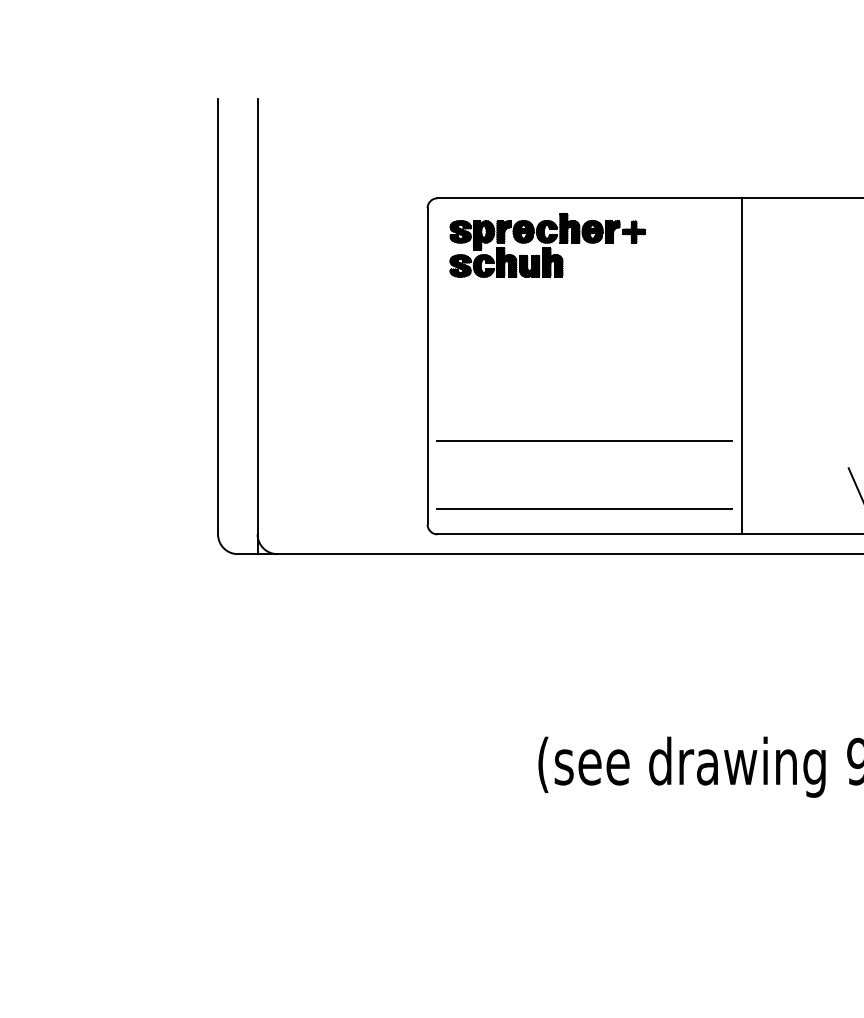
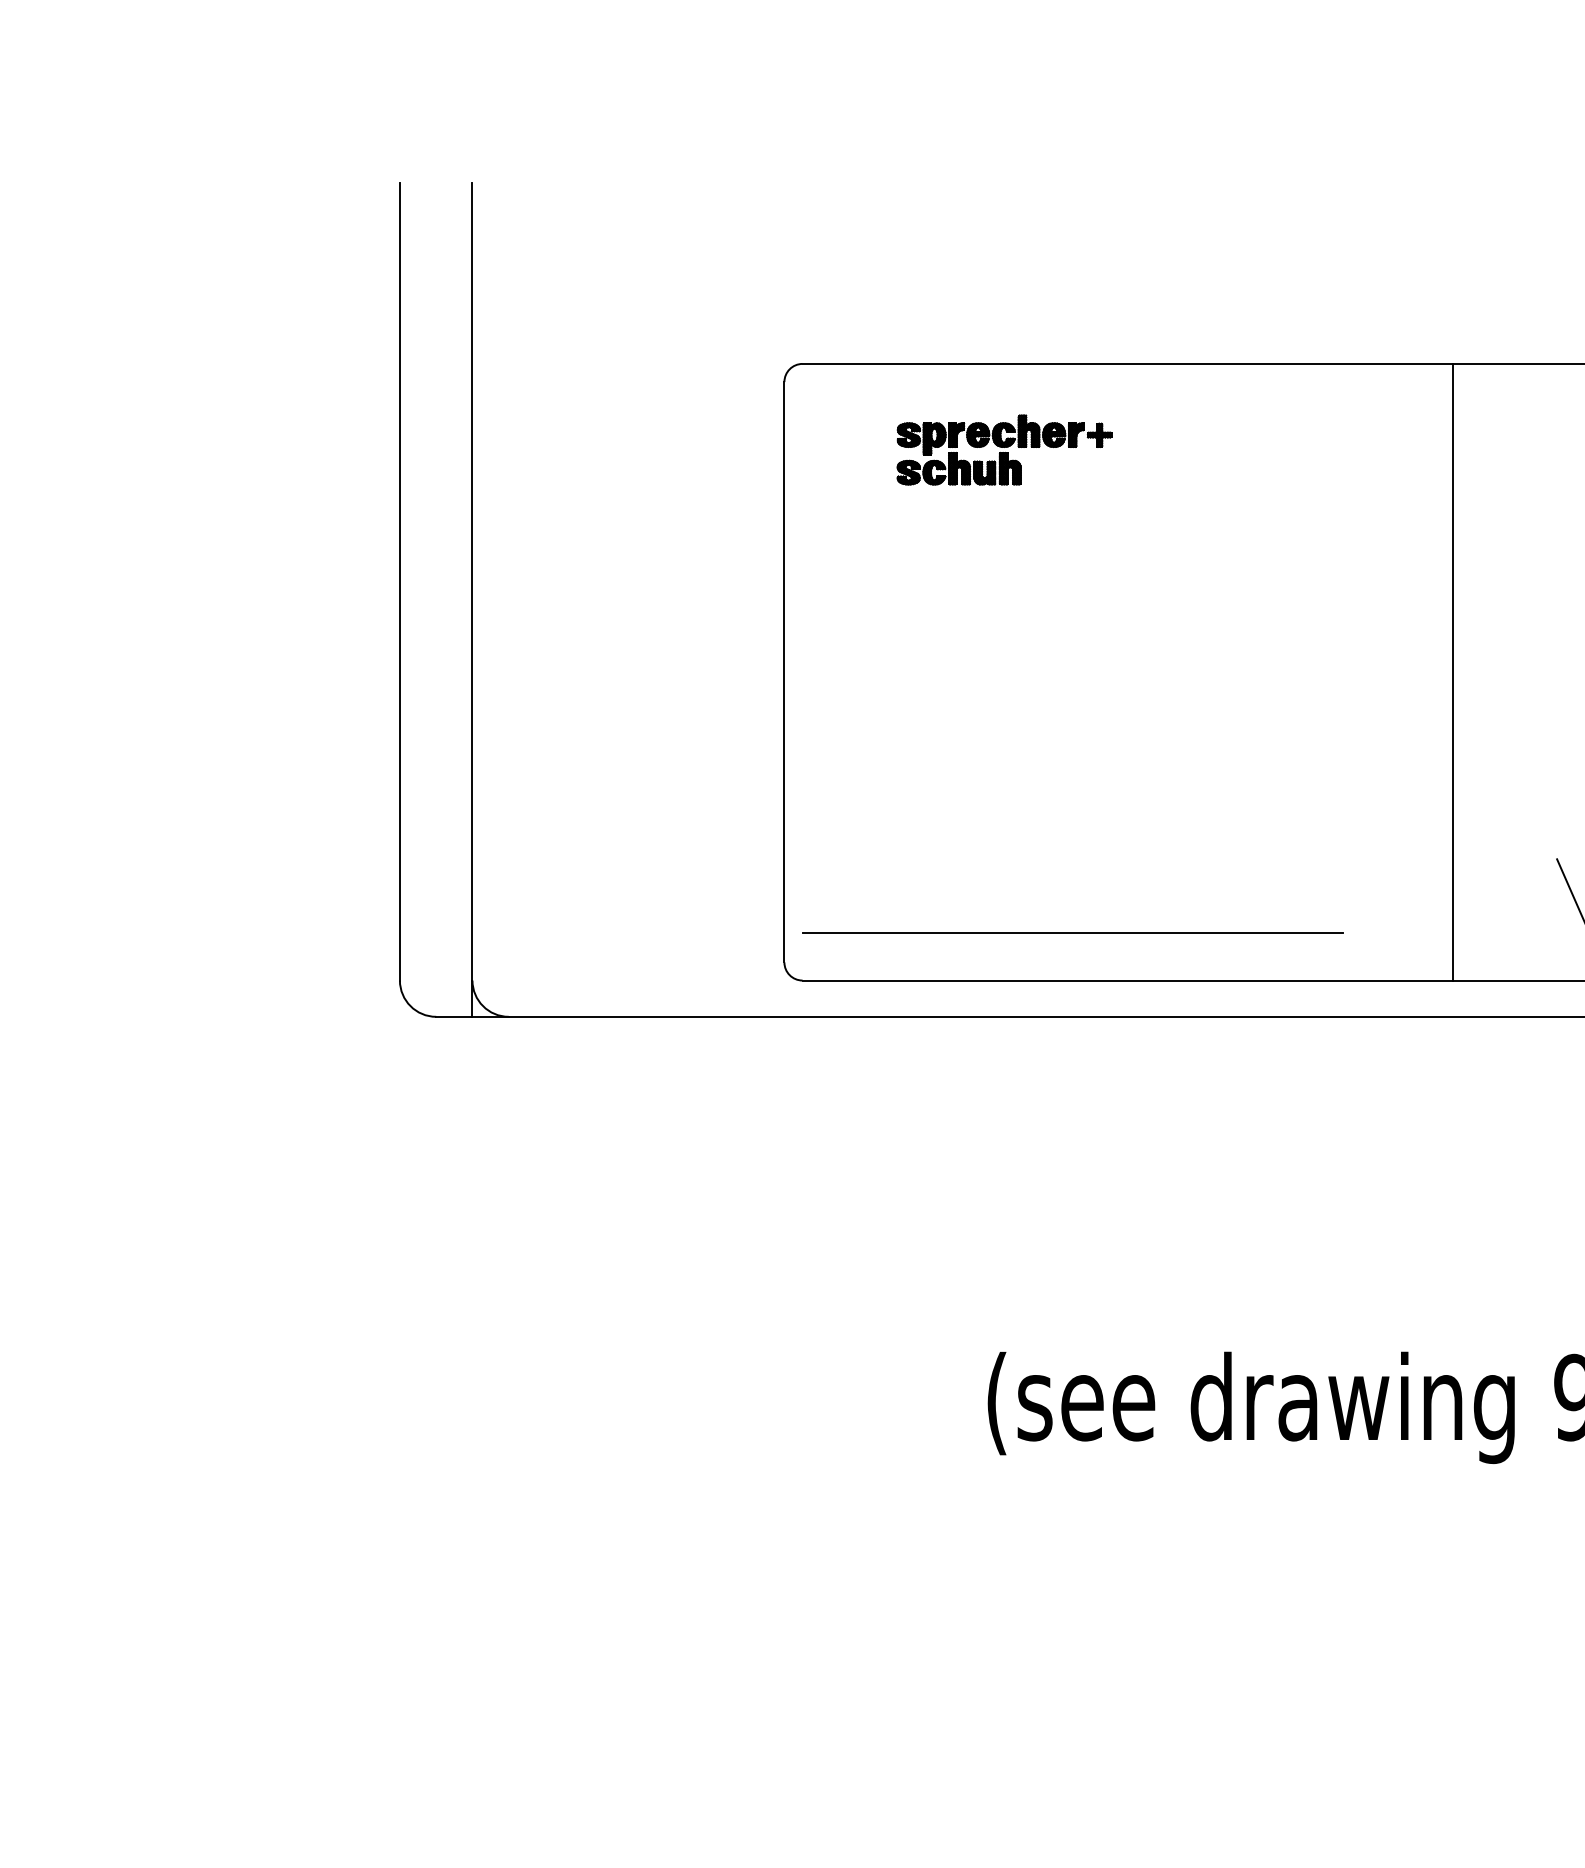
part: (547, 244) -> (1004, 448), size x0.6
line: (741, 366) -> (1452, 672), moved
line: (584, 441) -> (1072, 810), removed

